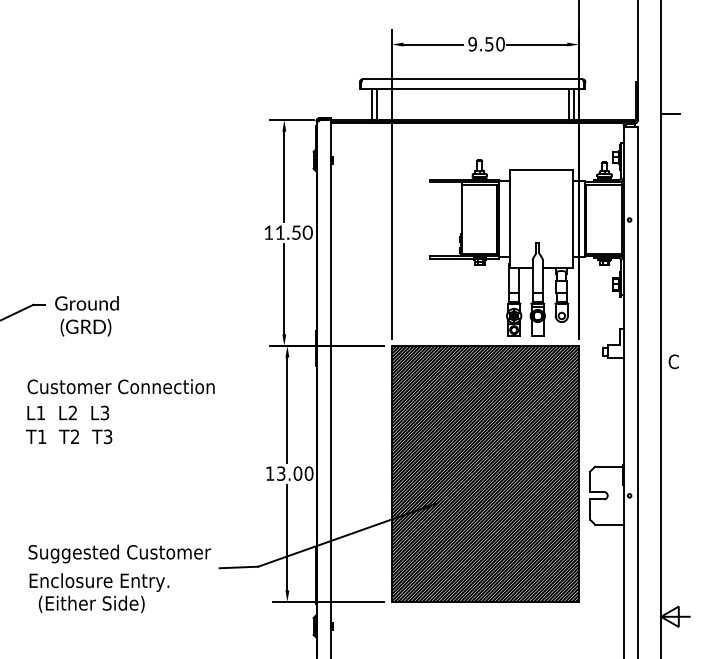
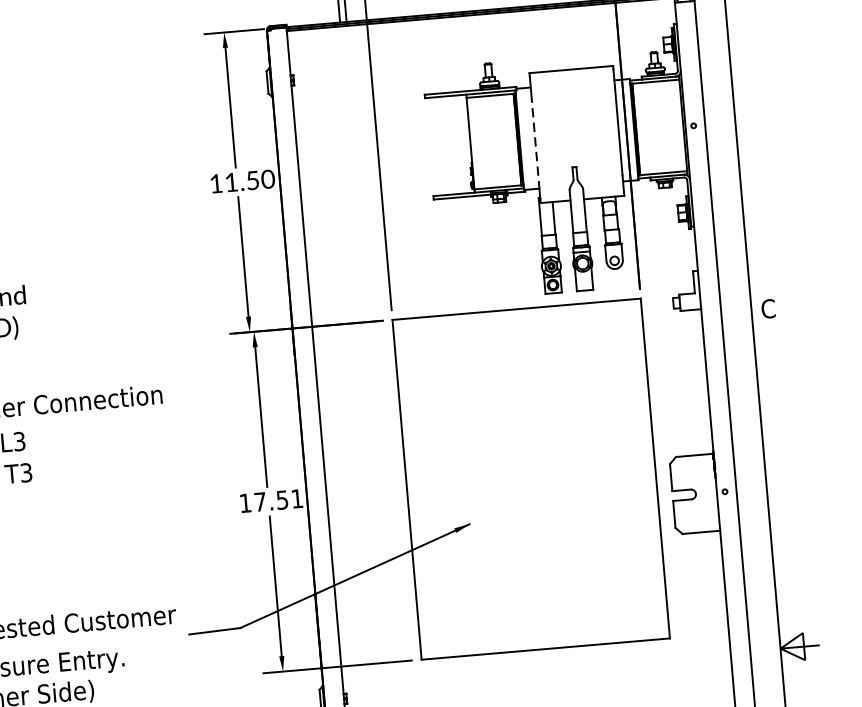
line: (510, 219) -> (535, 138), solid -> dashed
text: (295, 473) -> (279, 500), 13.00 -> 17.51
hatch: (484, 473) -> (529, 478), removed

